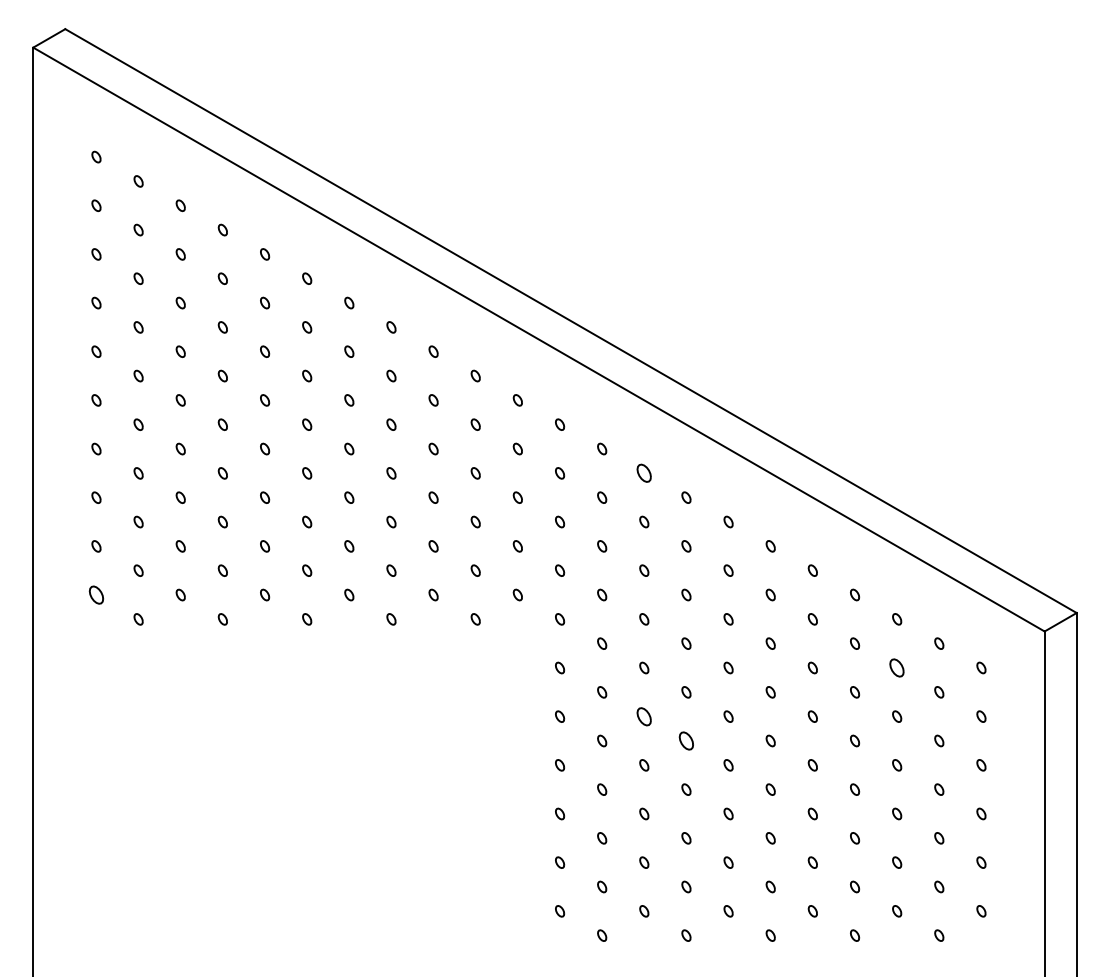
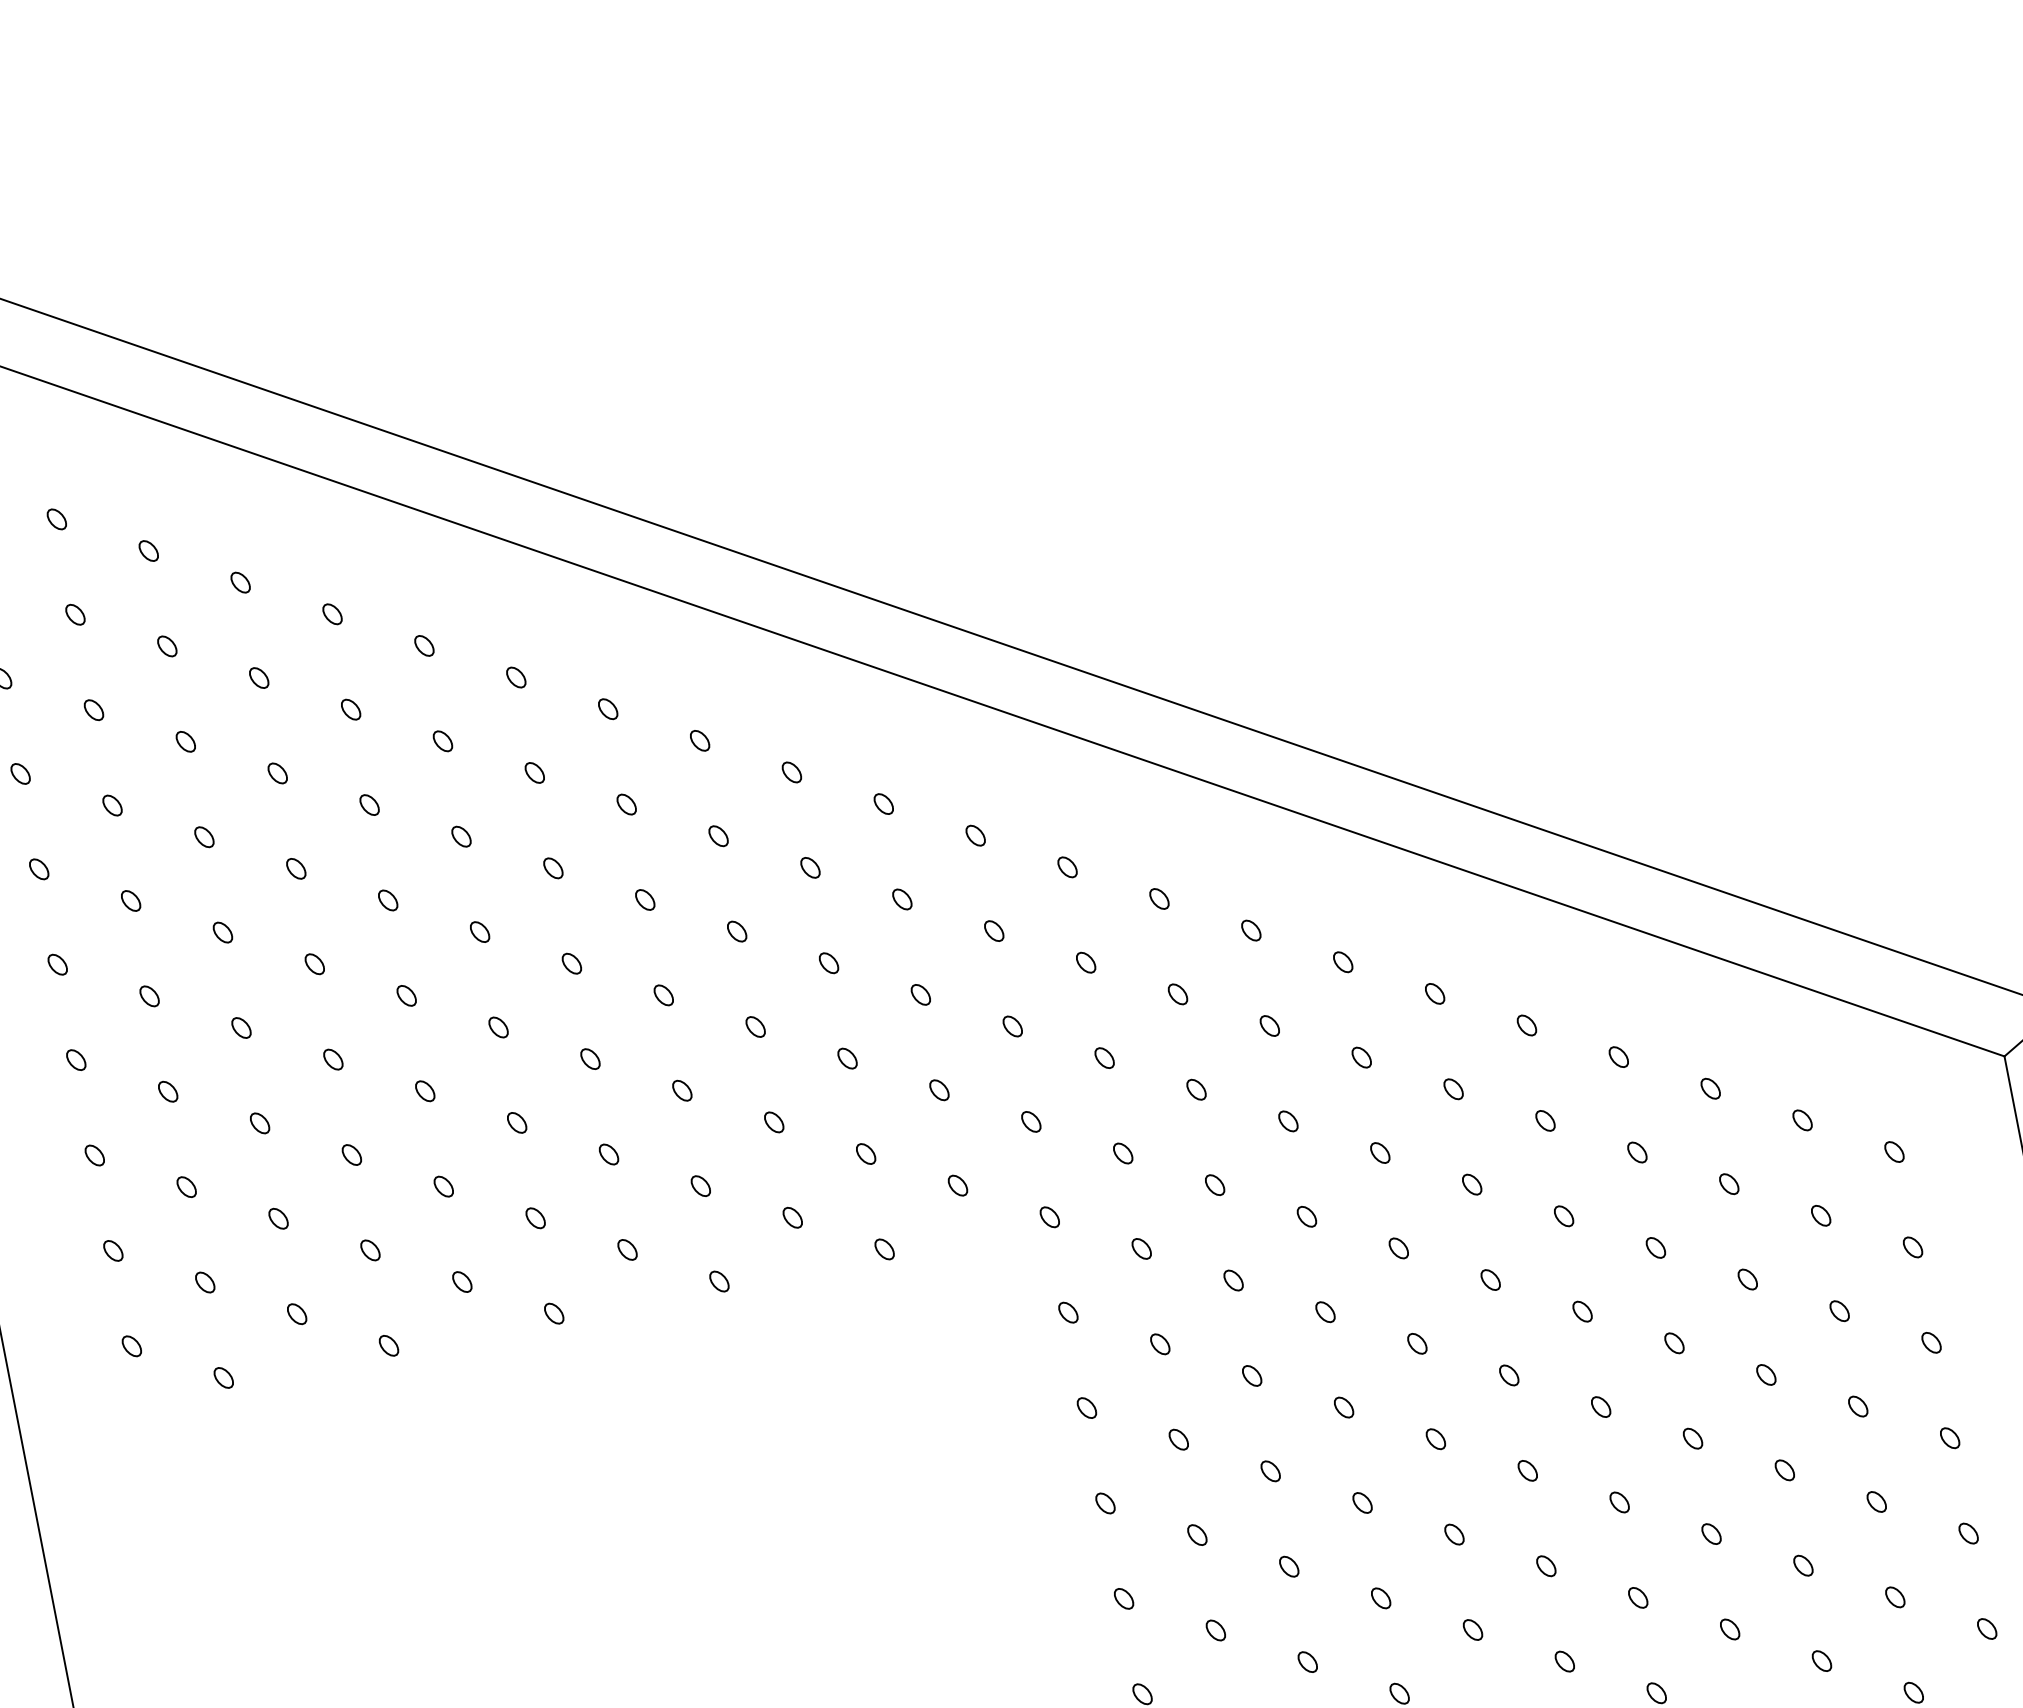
part: (644, 473) -> (1159, 899), size x0.62
part: (96, 594) -> (131, 1345), size x0.62
part: (897, 667) -> (1729, 1183), size x0.62
part: (644, 716) -> (1252, 1375), size x0.62
part: (686, 740) -> (1343, 1406), size x0.62

